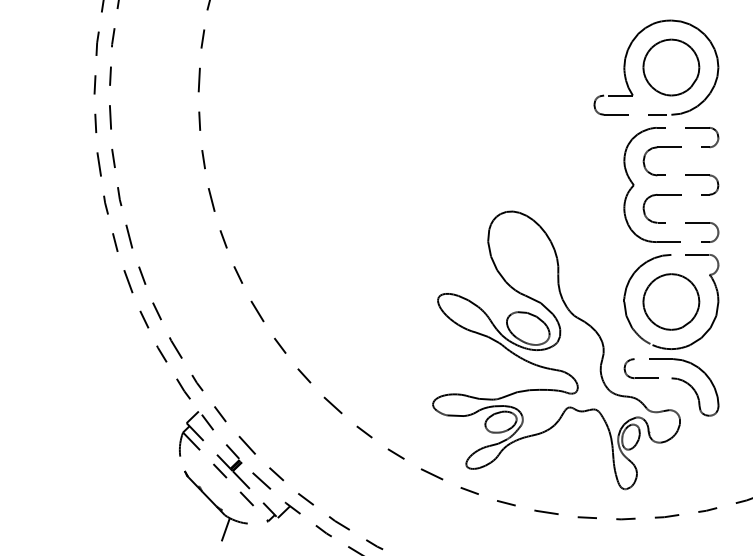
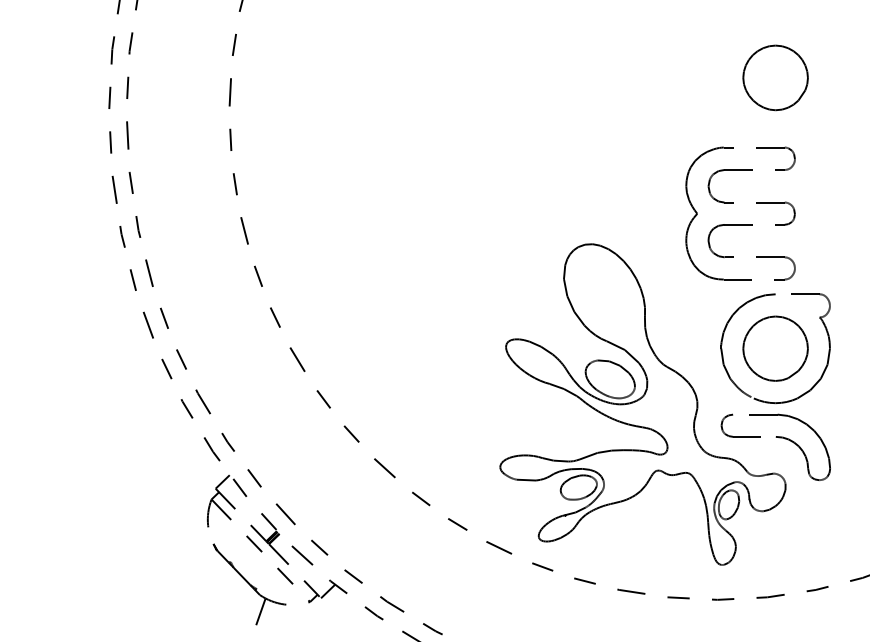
part: (625, 67) -> (722, 77), removed
part: (671, 194) -> (740, 224), moved

